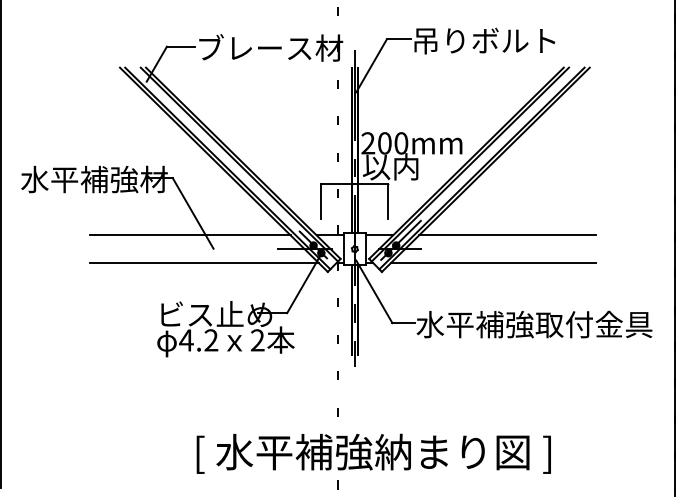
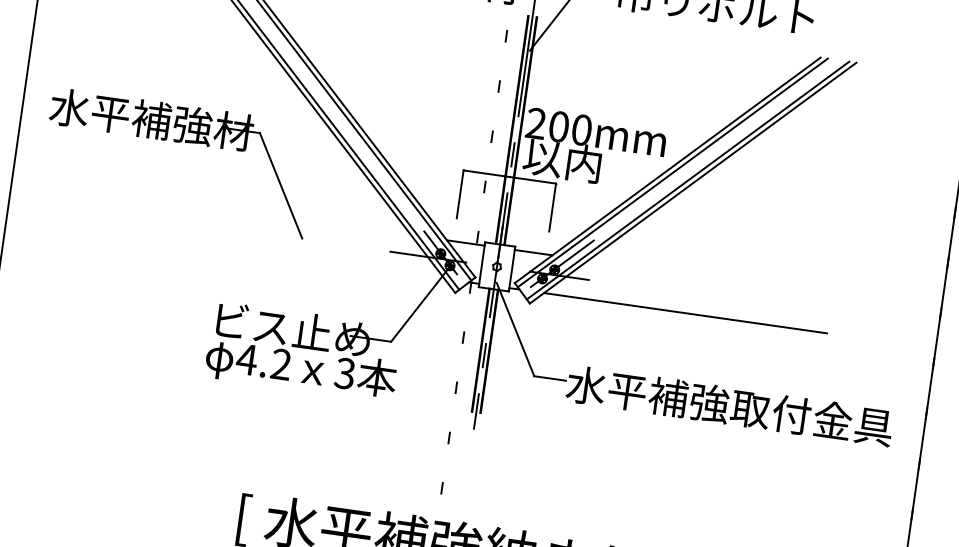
line: (189, 235) -> (271, 215), removed
line: (507, 235) -> (710, 277), removed
line: (203, 263) -> (285, 256), removed
text: (257, 340) -> (344, 373), 2 -> 3

